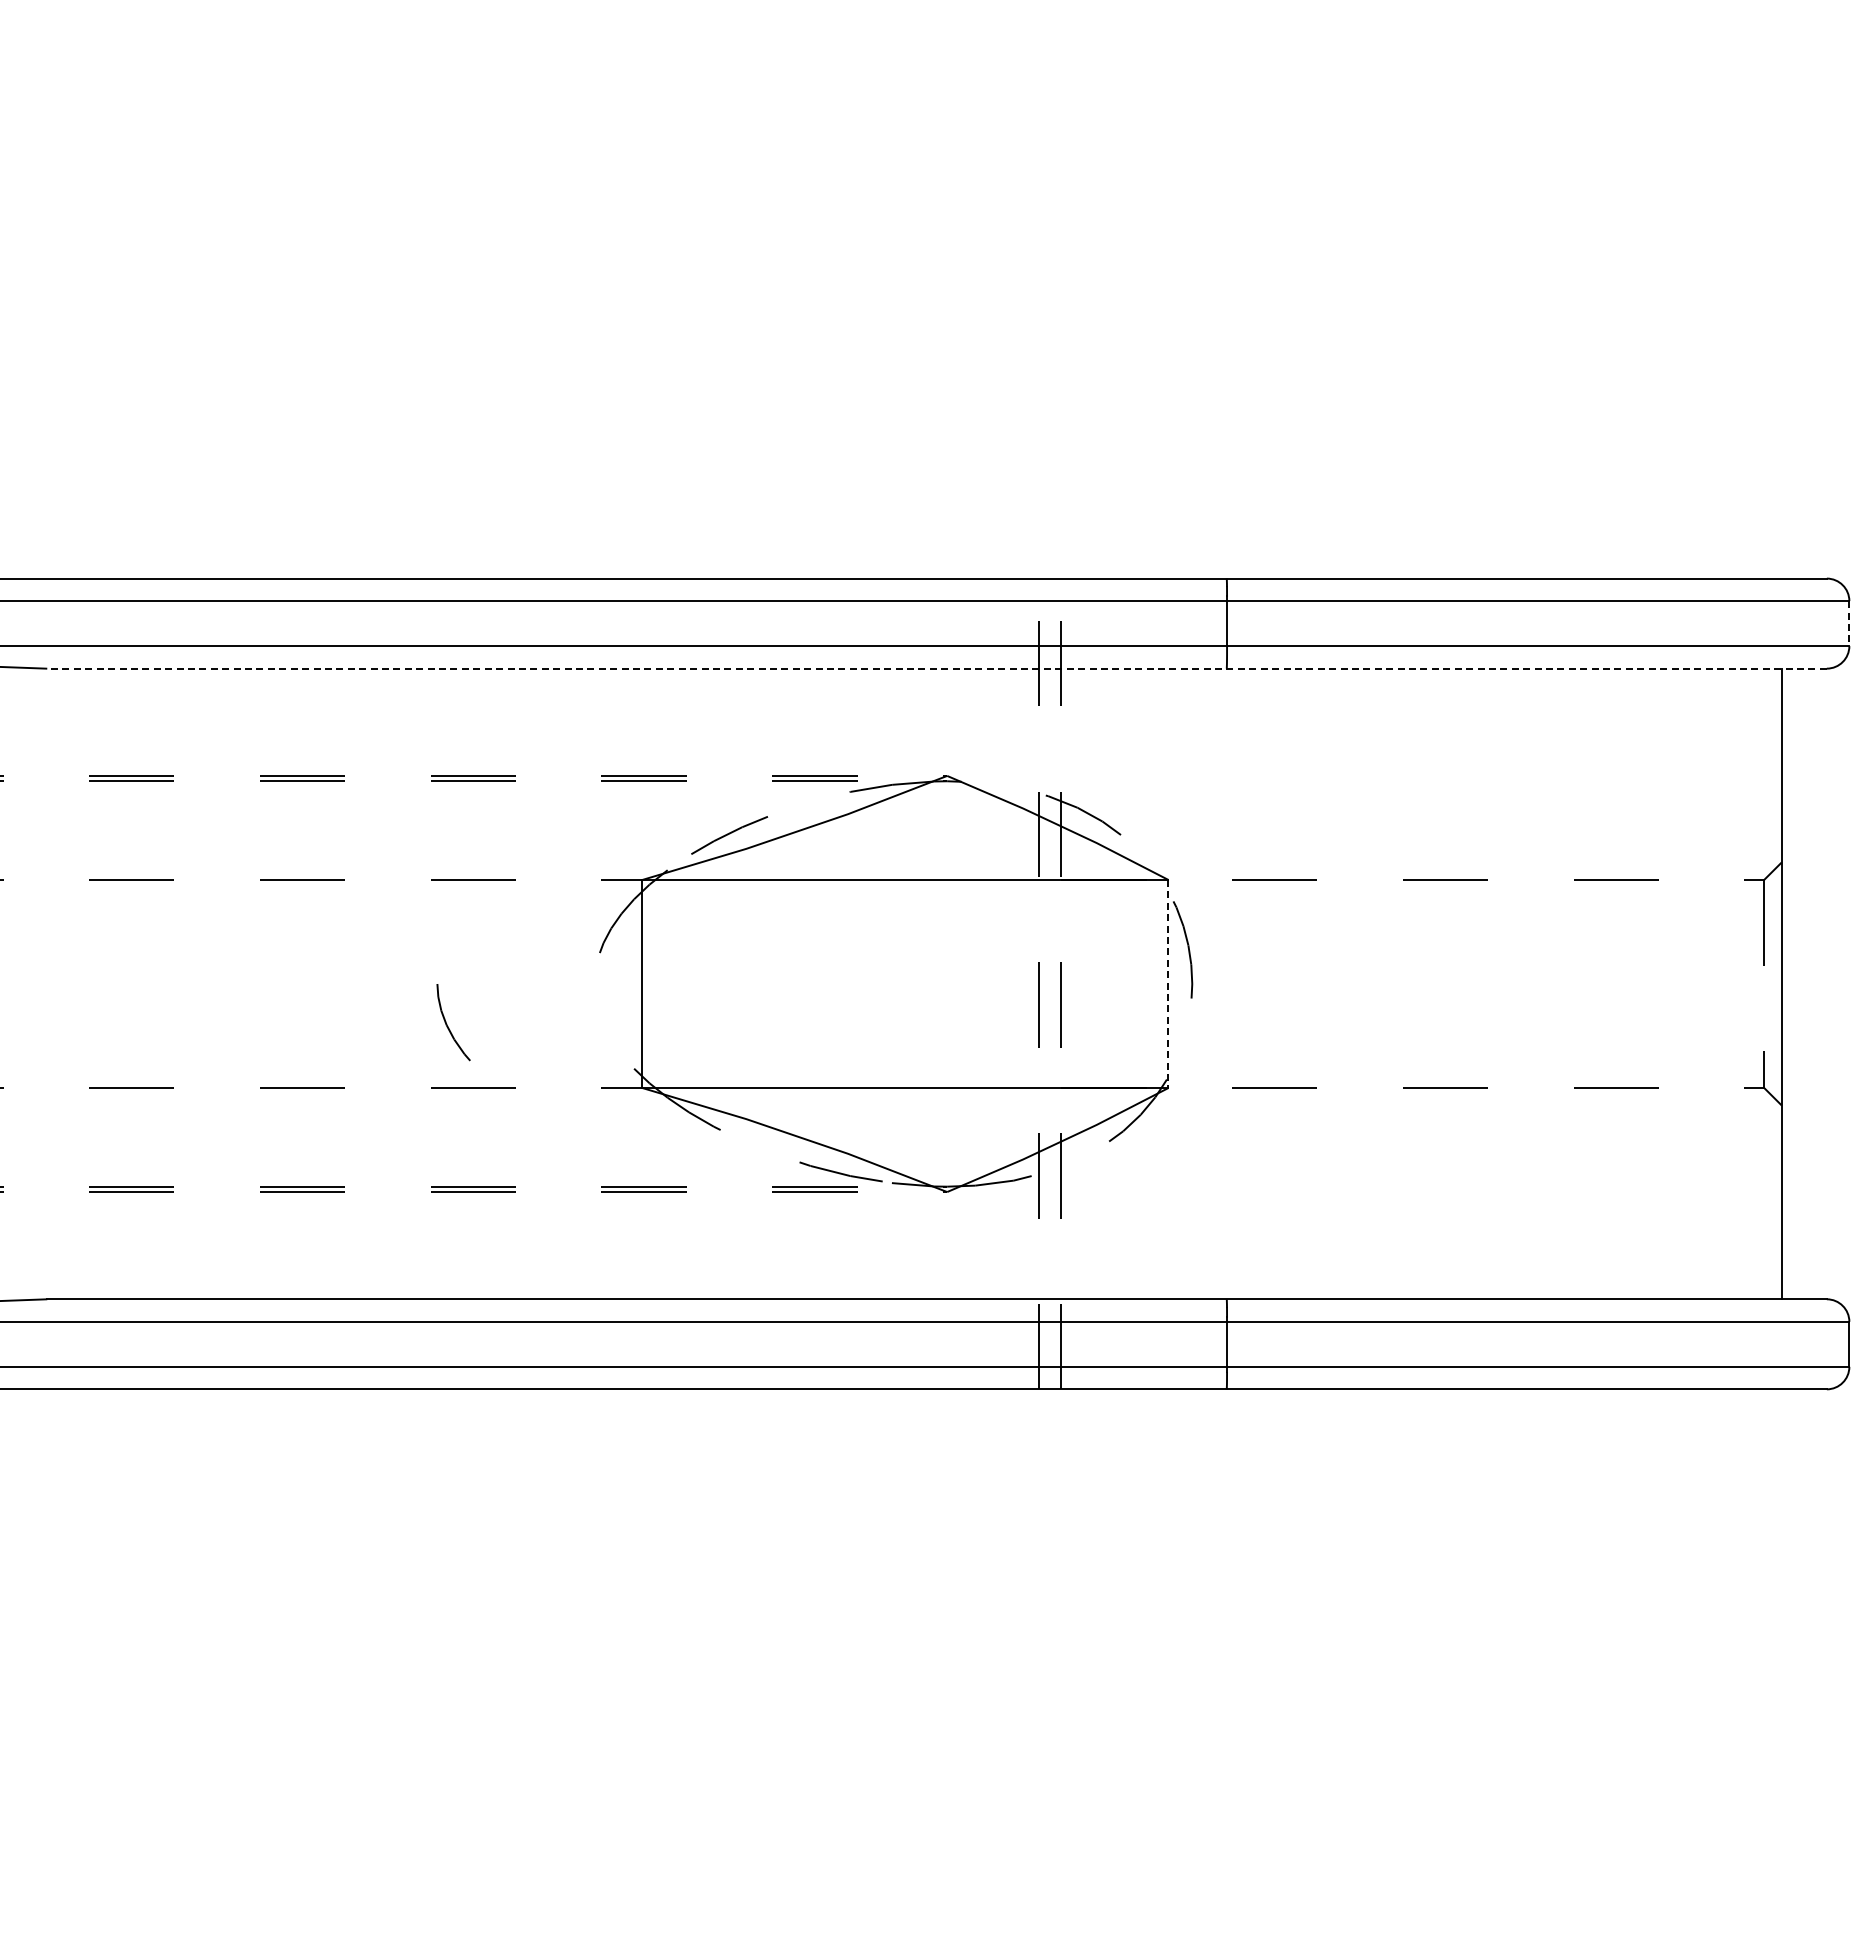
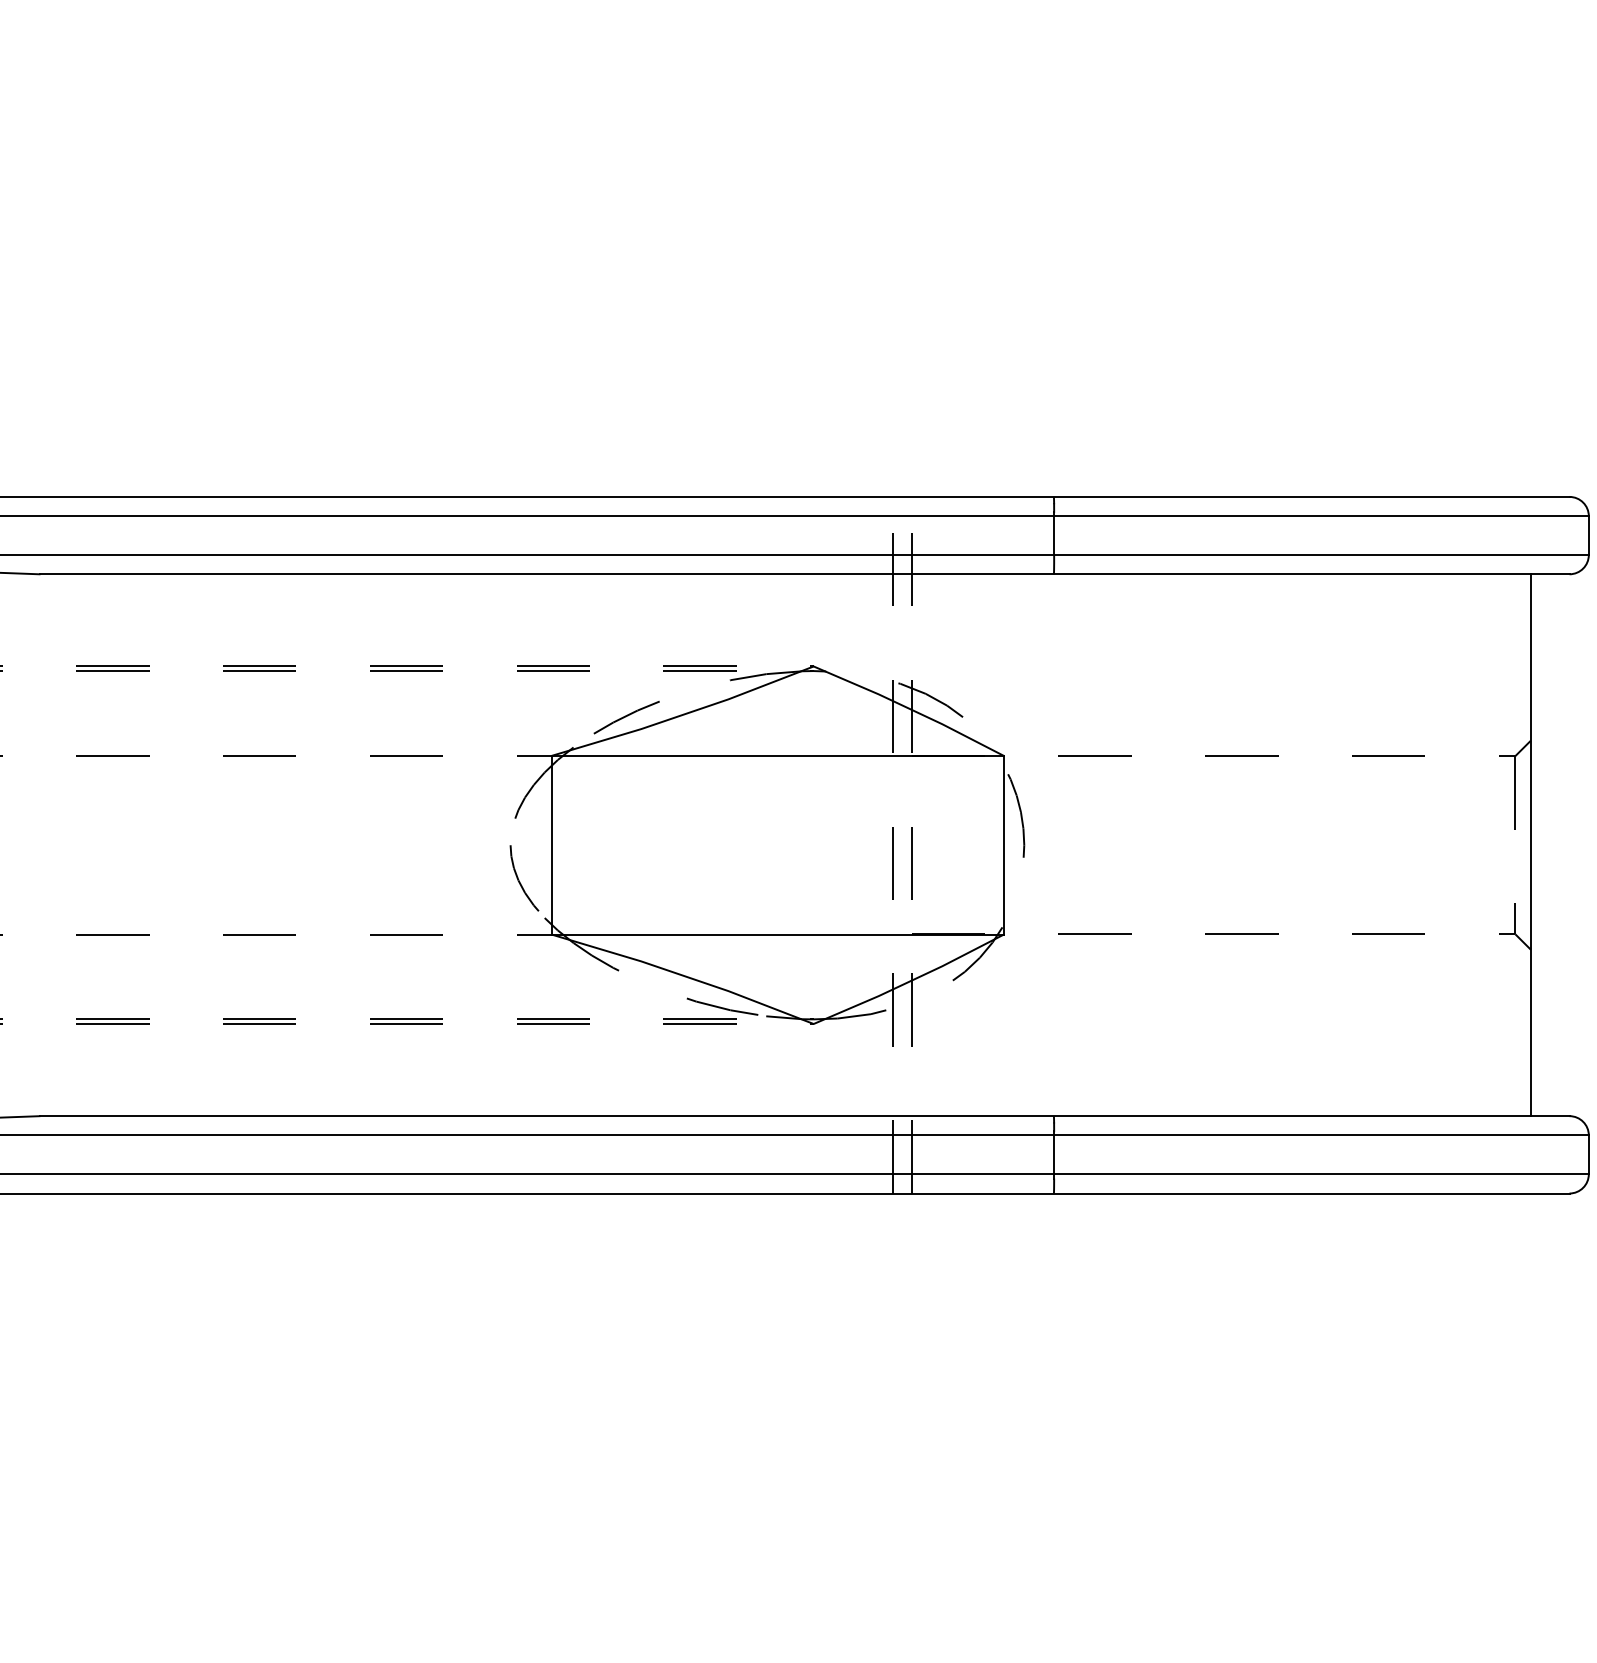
line: (1849, 623) -> (1588, 535), dashed -> solid
line: (937, 668) -> (805, 574), dashed -> solid
line: (1168, 984) -> (1003, 845), dashed -> solid
curve: (447, 1024) -> (519, 880), moved

